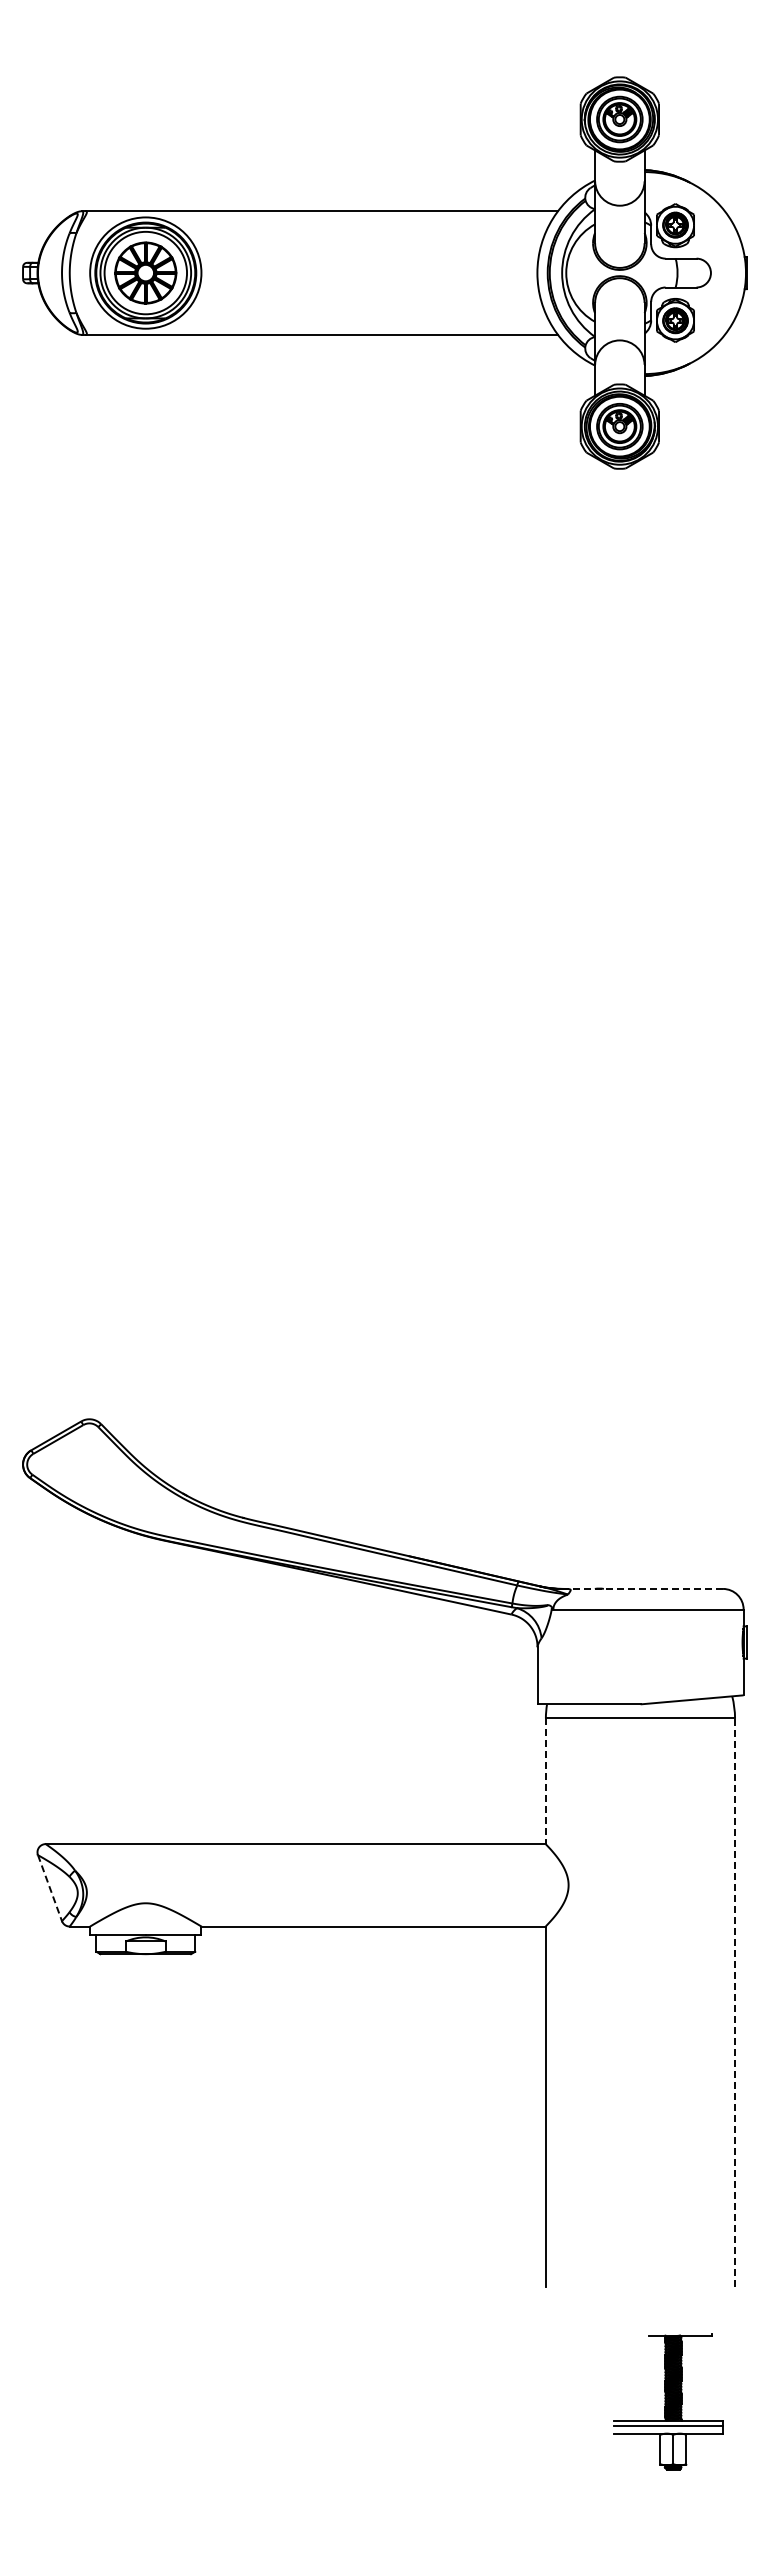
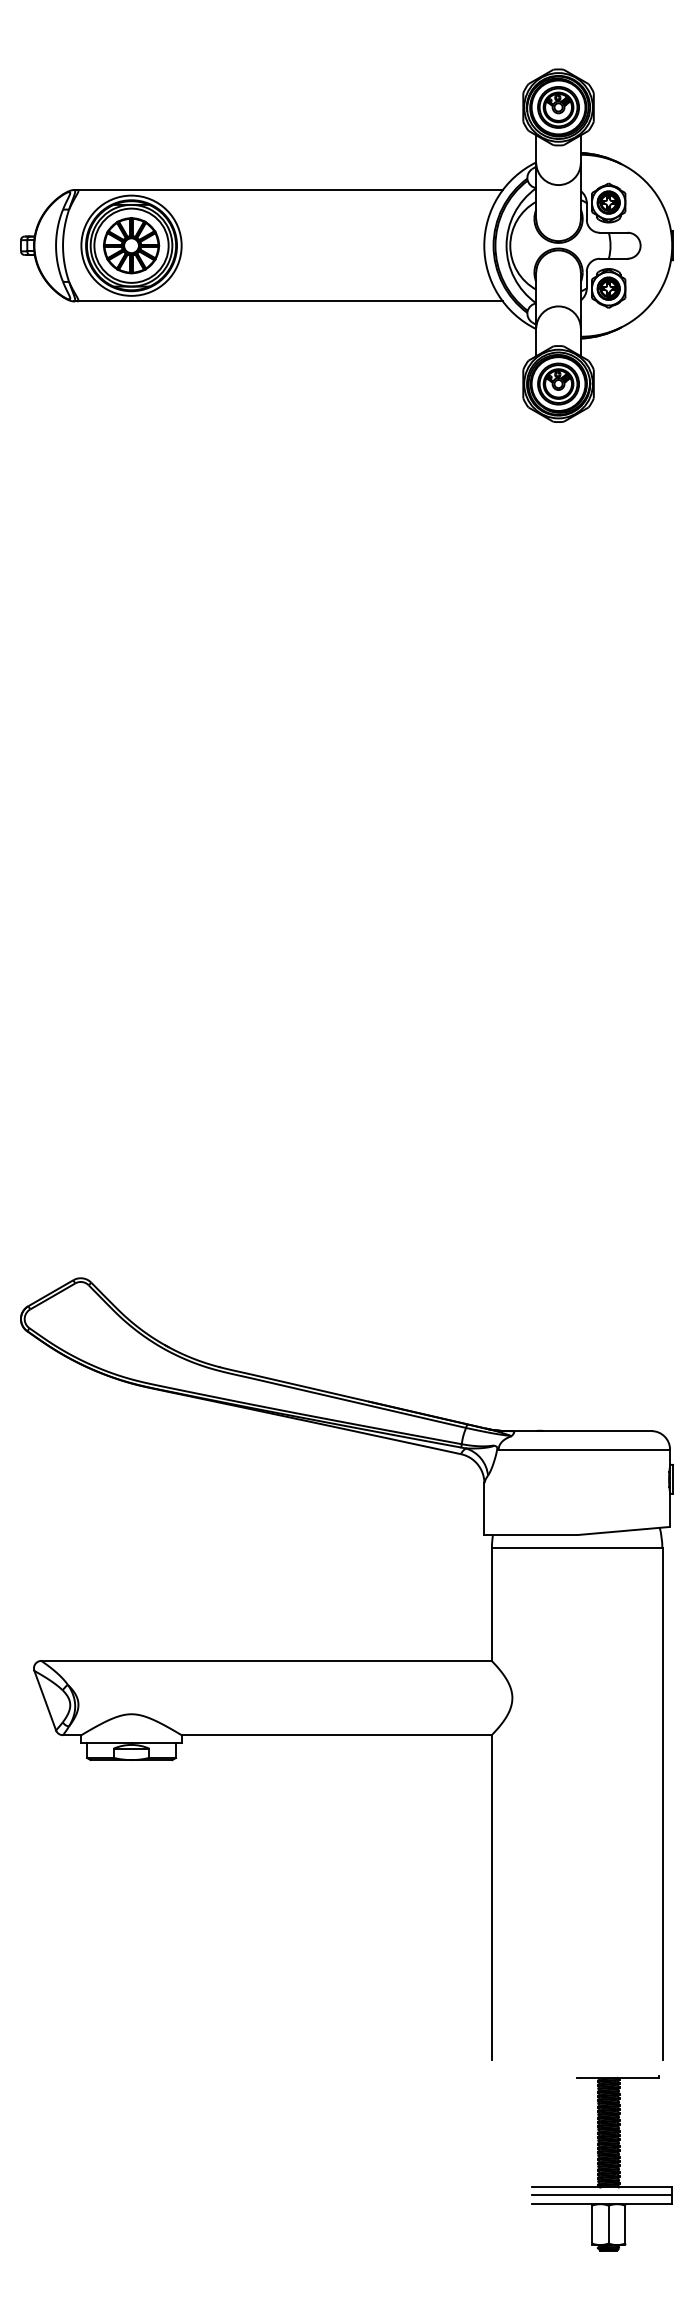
line: (643, 1588) -> (579, 1430), dashed -> solid
line: (545, 1781) -> (491, 1604), dashed -> solid
line: (50, 1888) -> (45, 1700), dashed -> solid
line: (735, 2002) -> (662, 1803), dashed -> solid
part: (668, 2401) -> (602, 2163), size x1.43

